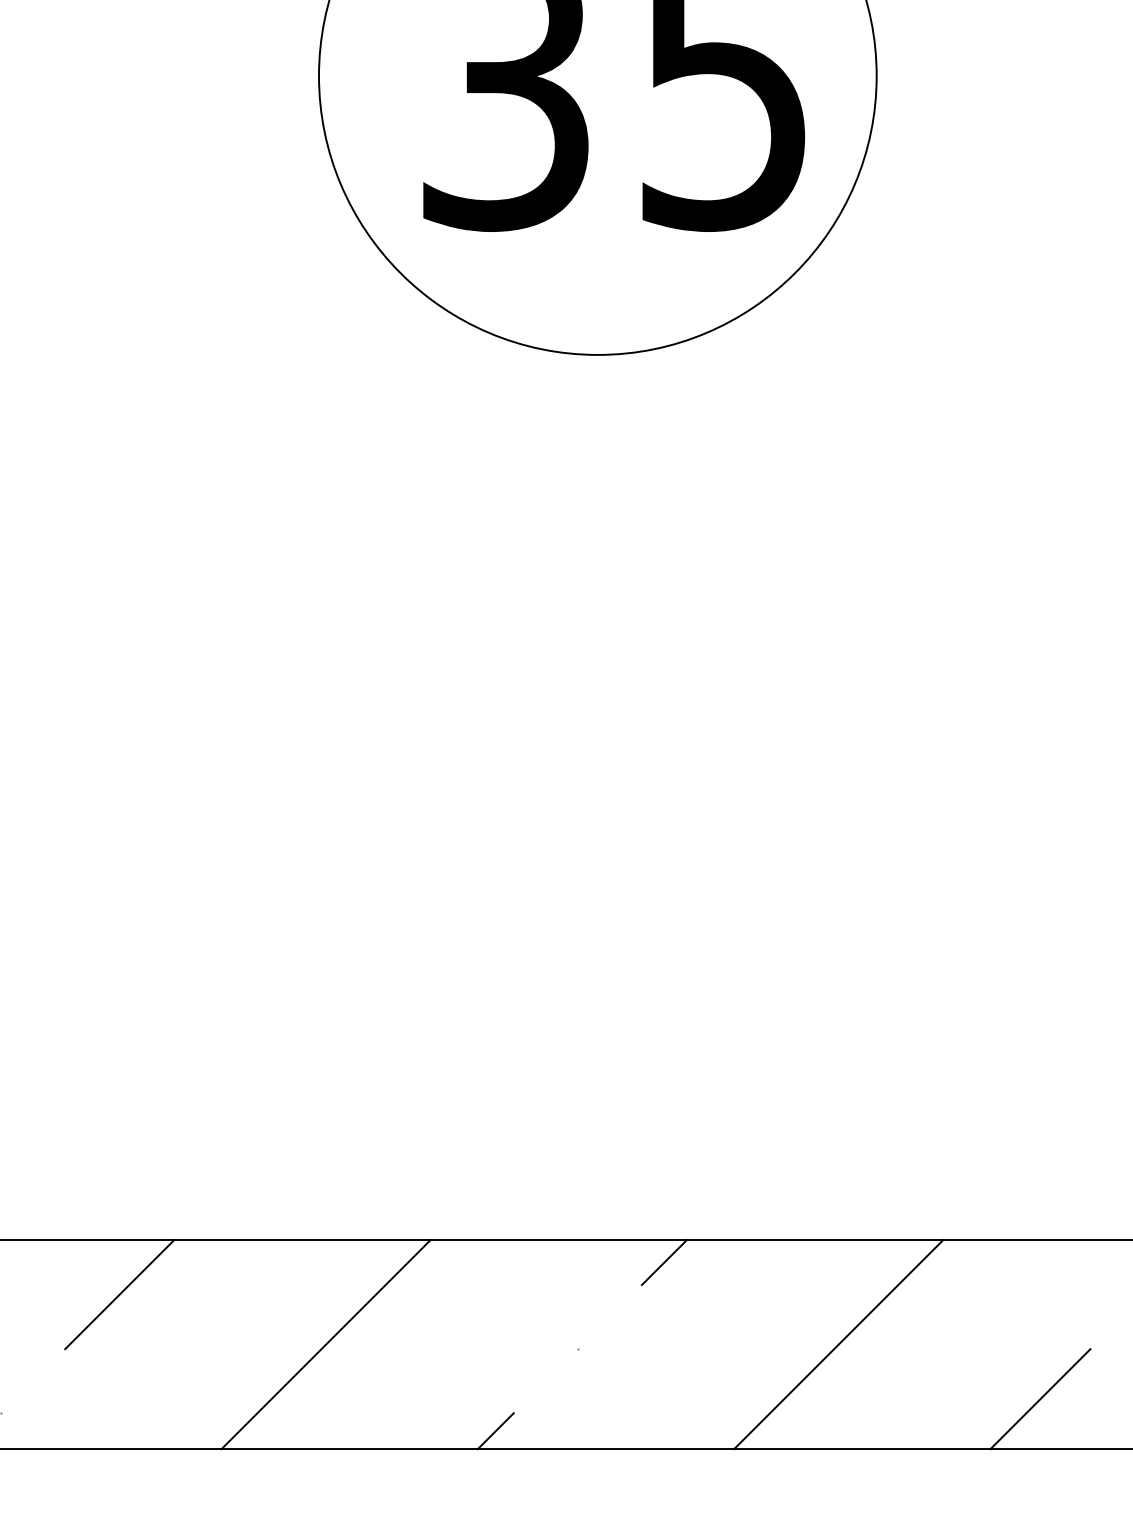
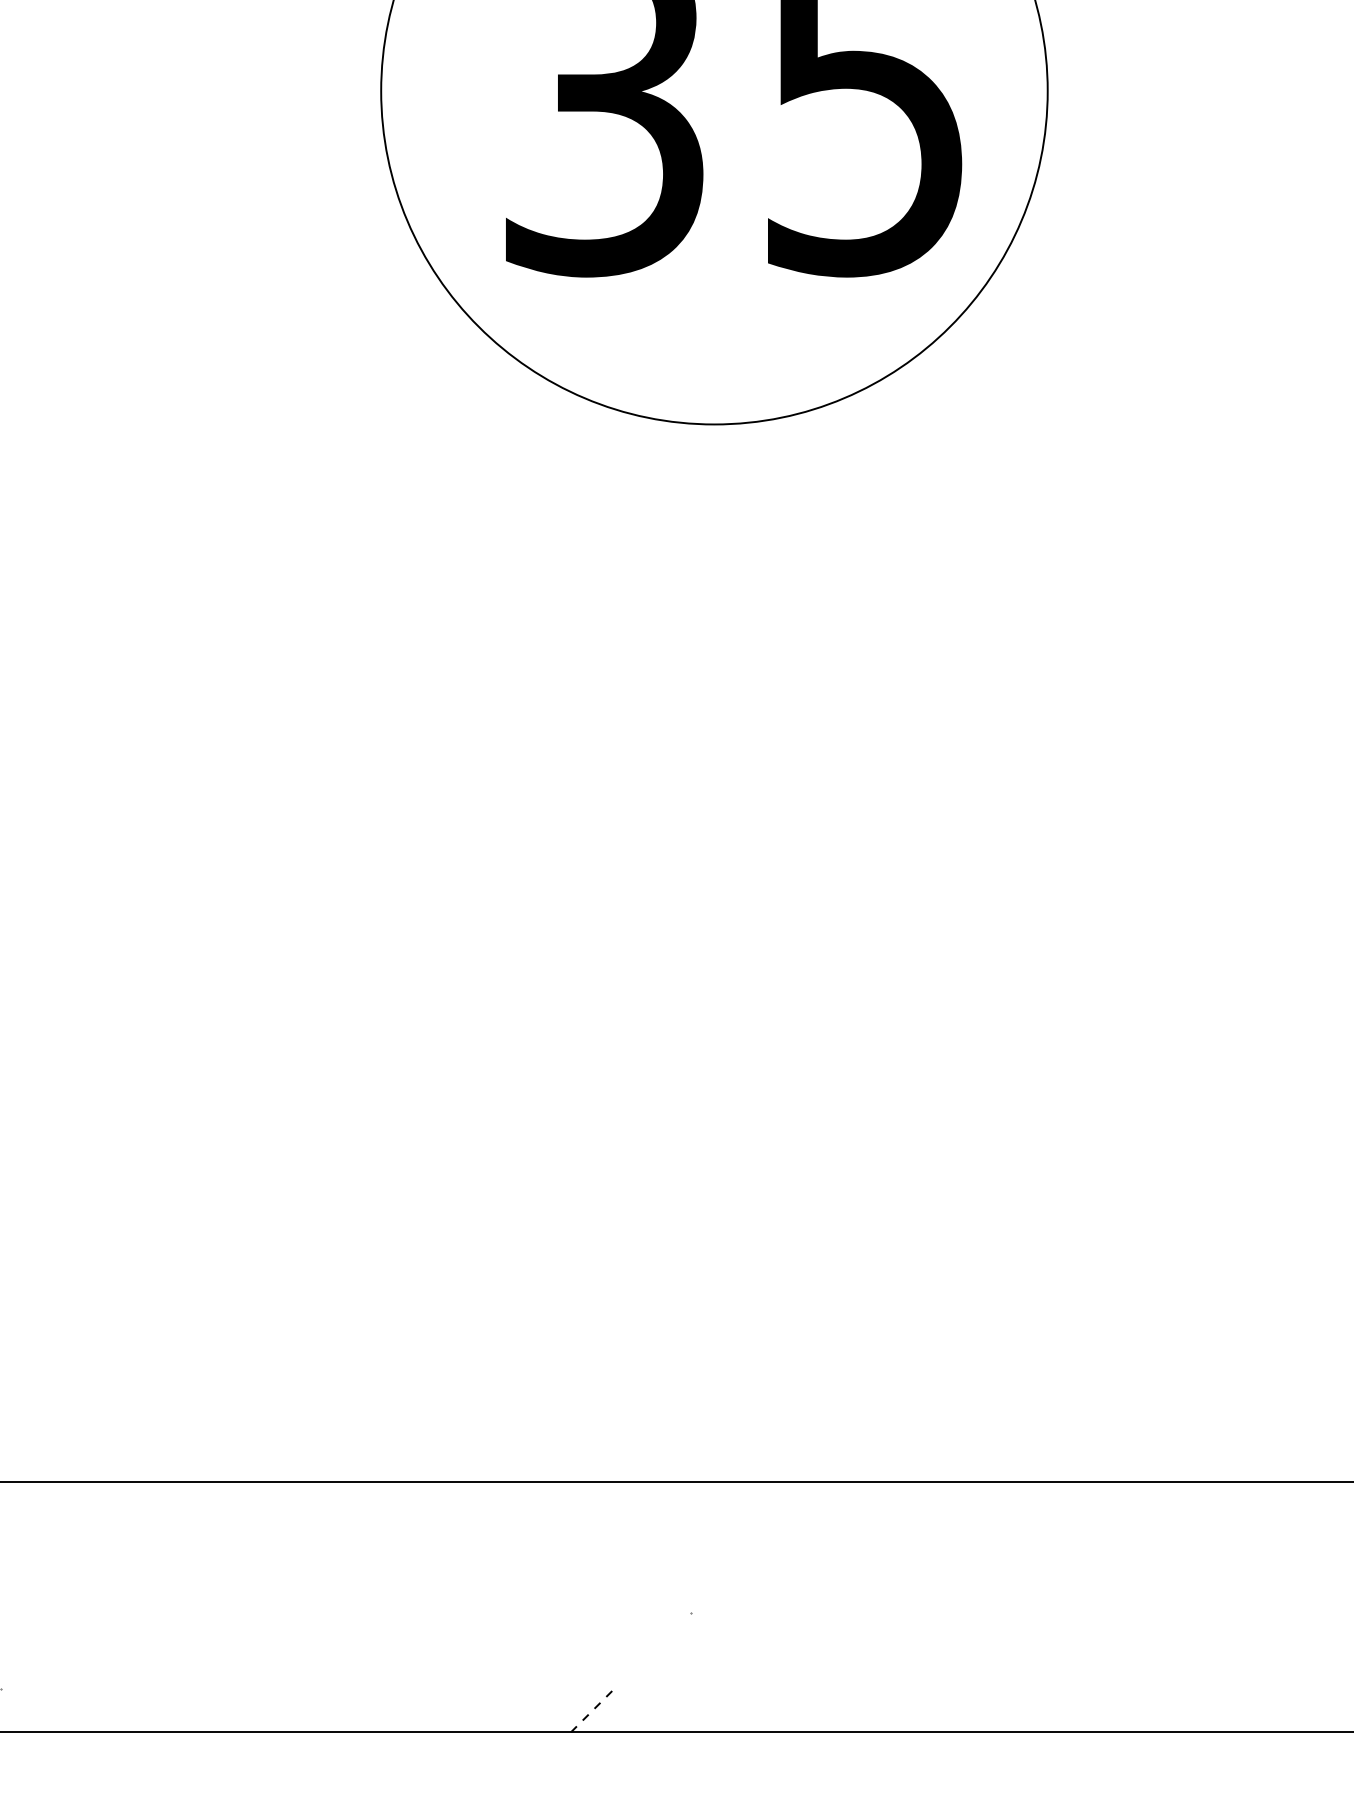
line: (663, 1262) -> (793, 1509), removed
line: (119, 1294) -> (142, 1547), removed
line: (325, 1344) -> (389, 1607), removed
line: (838, 1344) -> (1002, 1607), removed
line: (1040, 1399) -> (1243, 1672), removed
line: (495, 1430) -> (592, 1710), solid -> dashed

